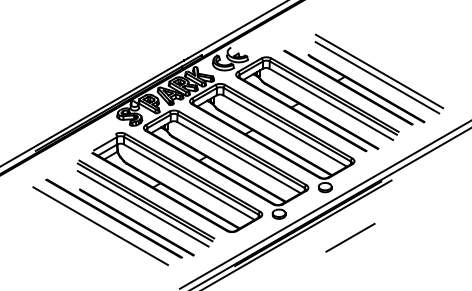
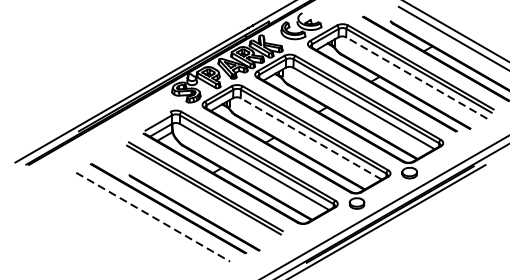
line: (330, 104) -> (415, 78), solid -> dashed
line: (238, 157) -> (310, 138), solid -> dashed
line: (142, 208) -> (200, 197), removed
line: (100, 226) -> (152, 217), solid -> dashed
line: (350, 237) -> (438, 230), removed

